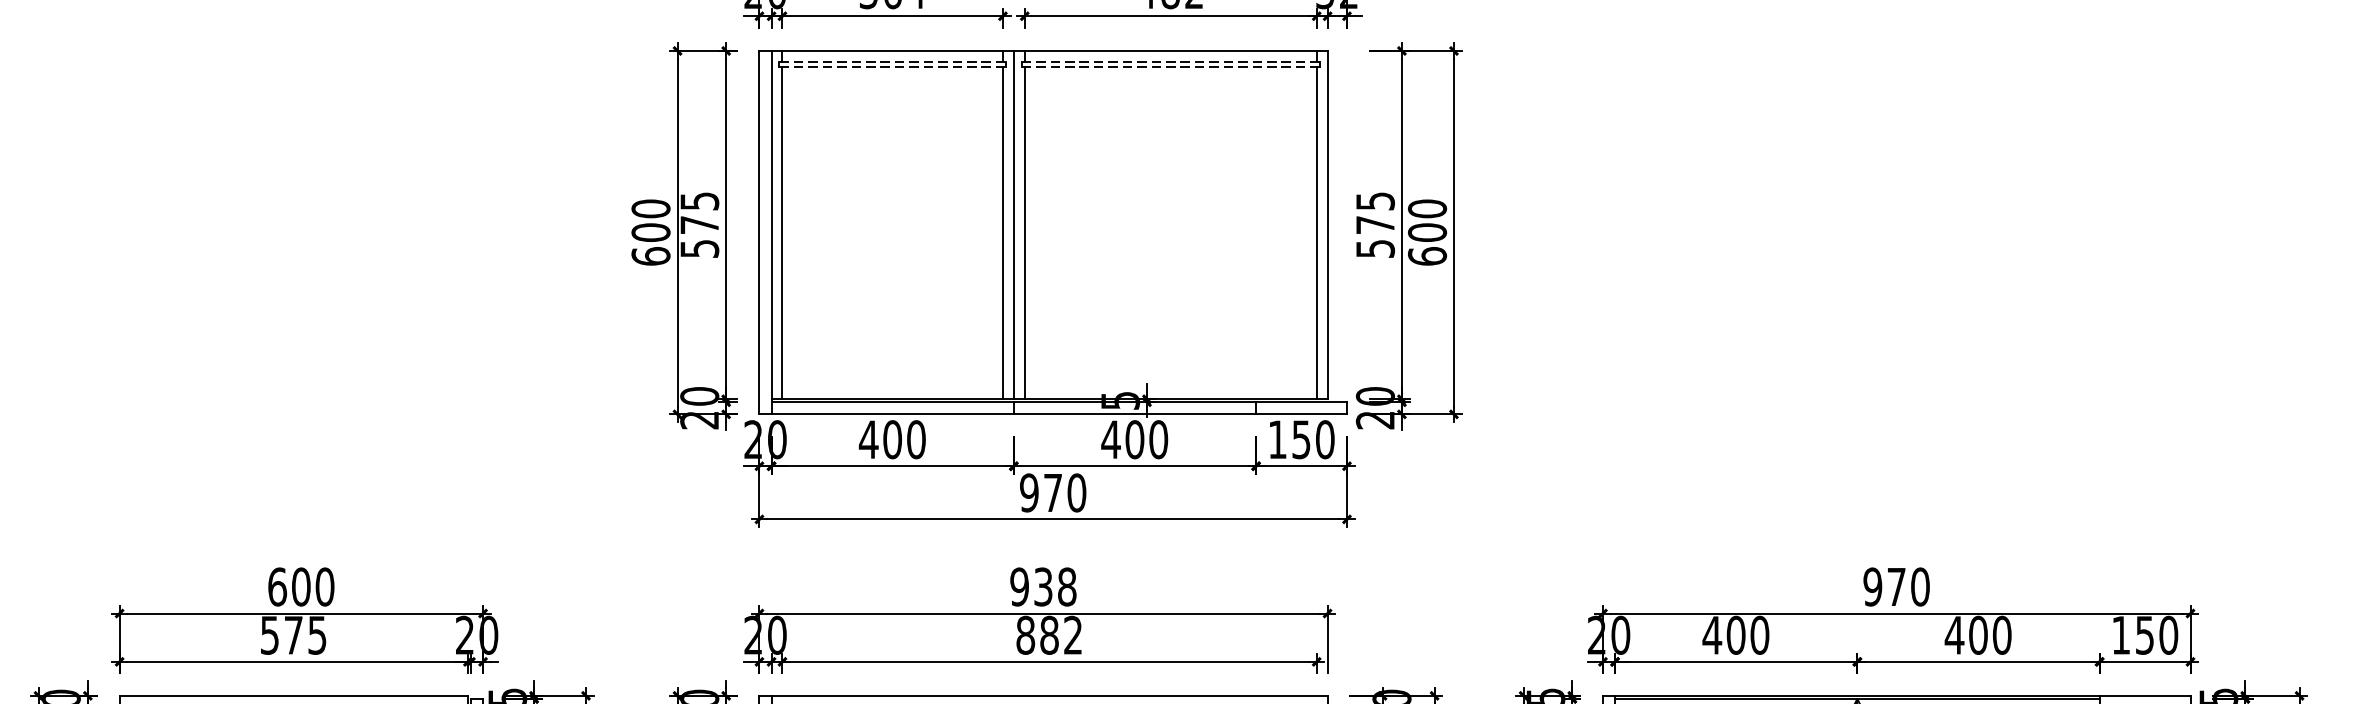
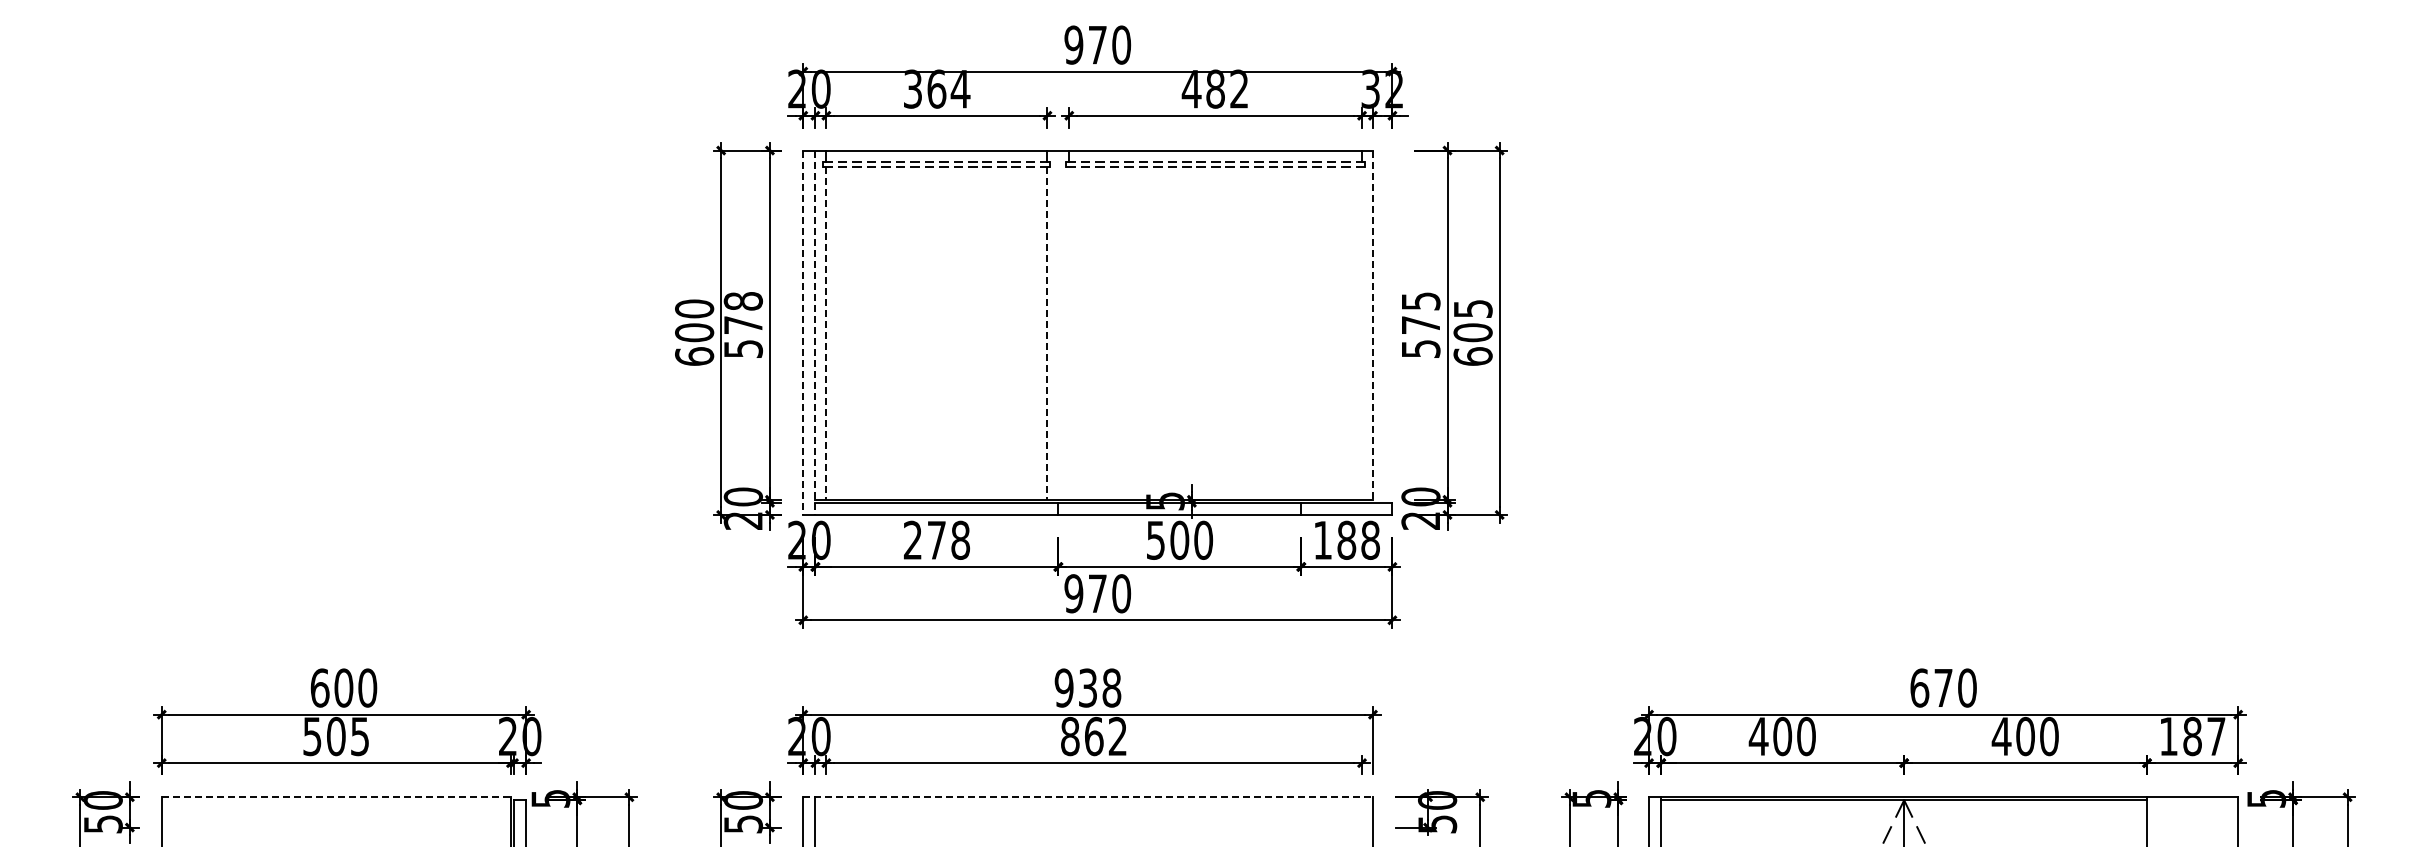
text: (699, 201) -> (743, 301), 575 -> 578
text: (1426, 208) -> (1472, 308), 600 -> 605
line: (1013, 224) -> (1058, 324), removed
line: (1327, 225) -> (1372, 325), solid -> dashed
line: (1024, 232) -> (1069, 332), removed
line: (1317, 232) -> (1362, 332), removed
line: (759, 233) -> (803, 333), solid -> dashed
line: (771, 233) -> (815, 333), solid -> dashed
line: (782, 233) -> (826, 333), solid -> dashed
line: (1003, 233) -> (1047, 333), solid -> dashed
text: (892, 438) -> (936, 539), 400 -> 278
text: (1313, 438) -> (1358, 539), 150 -> 188
text: (1110, 439) -> (1155, 540), 400 -> 500
text: (1872, 586) -> (1919, 687), 970 -> 670
text: (293, 635) -> (336, 736), 575 -> 505
text: (1048, 635) -> (1093, 736), 882 -> 862
text: (2156, 635) -> (2204, 736), 150 -> 187
line: (293, 696) -> (336, 797), solid -> dashed
line: (1043, 696) -> (1088, 797), solid -> dashed

